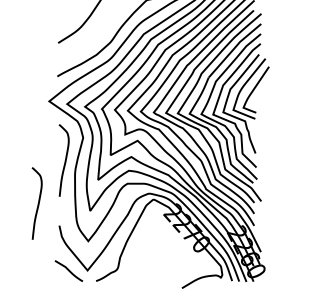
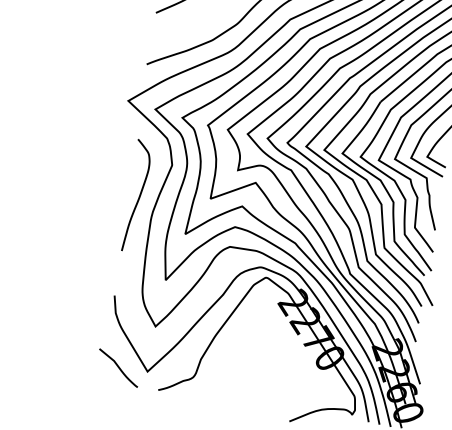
curve: (37, 203) -> (85, 256), removed

